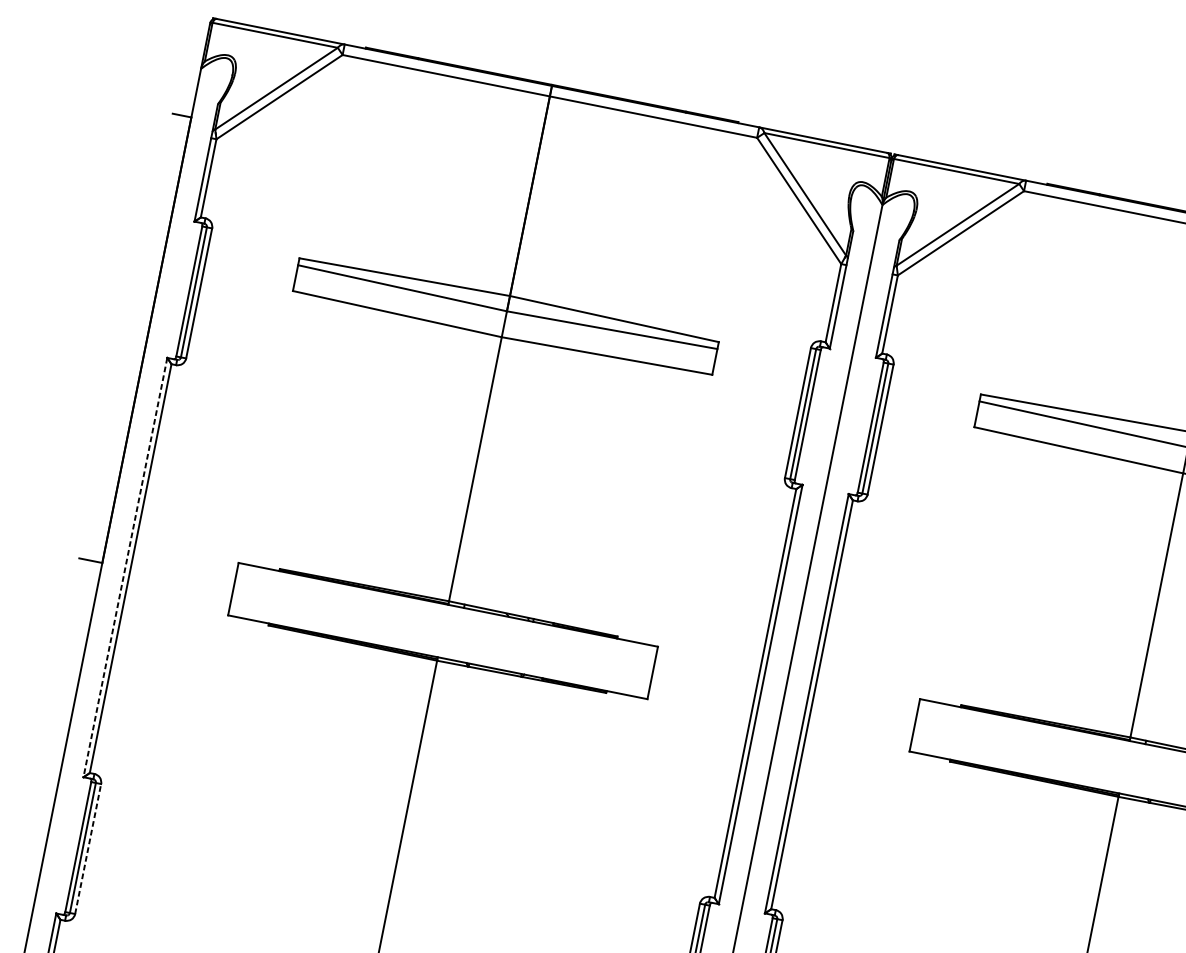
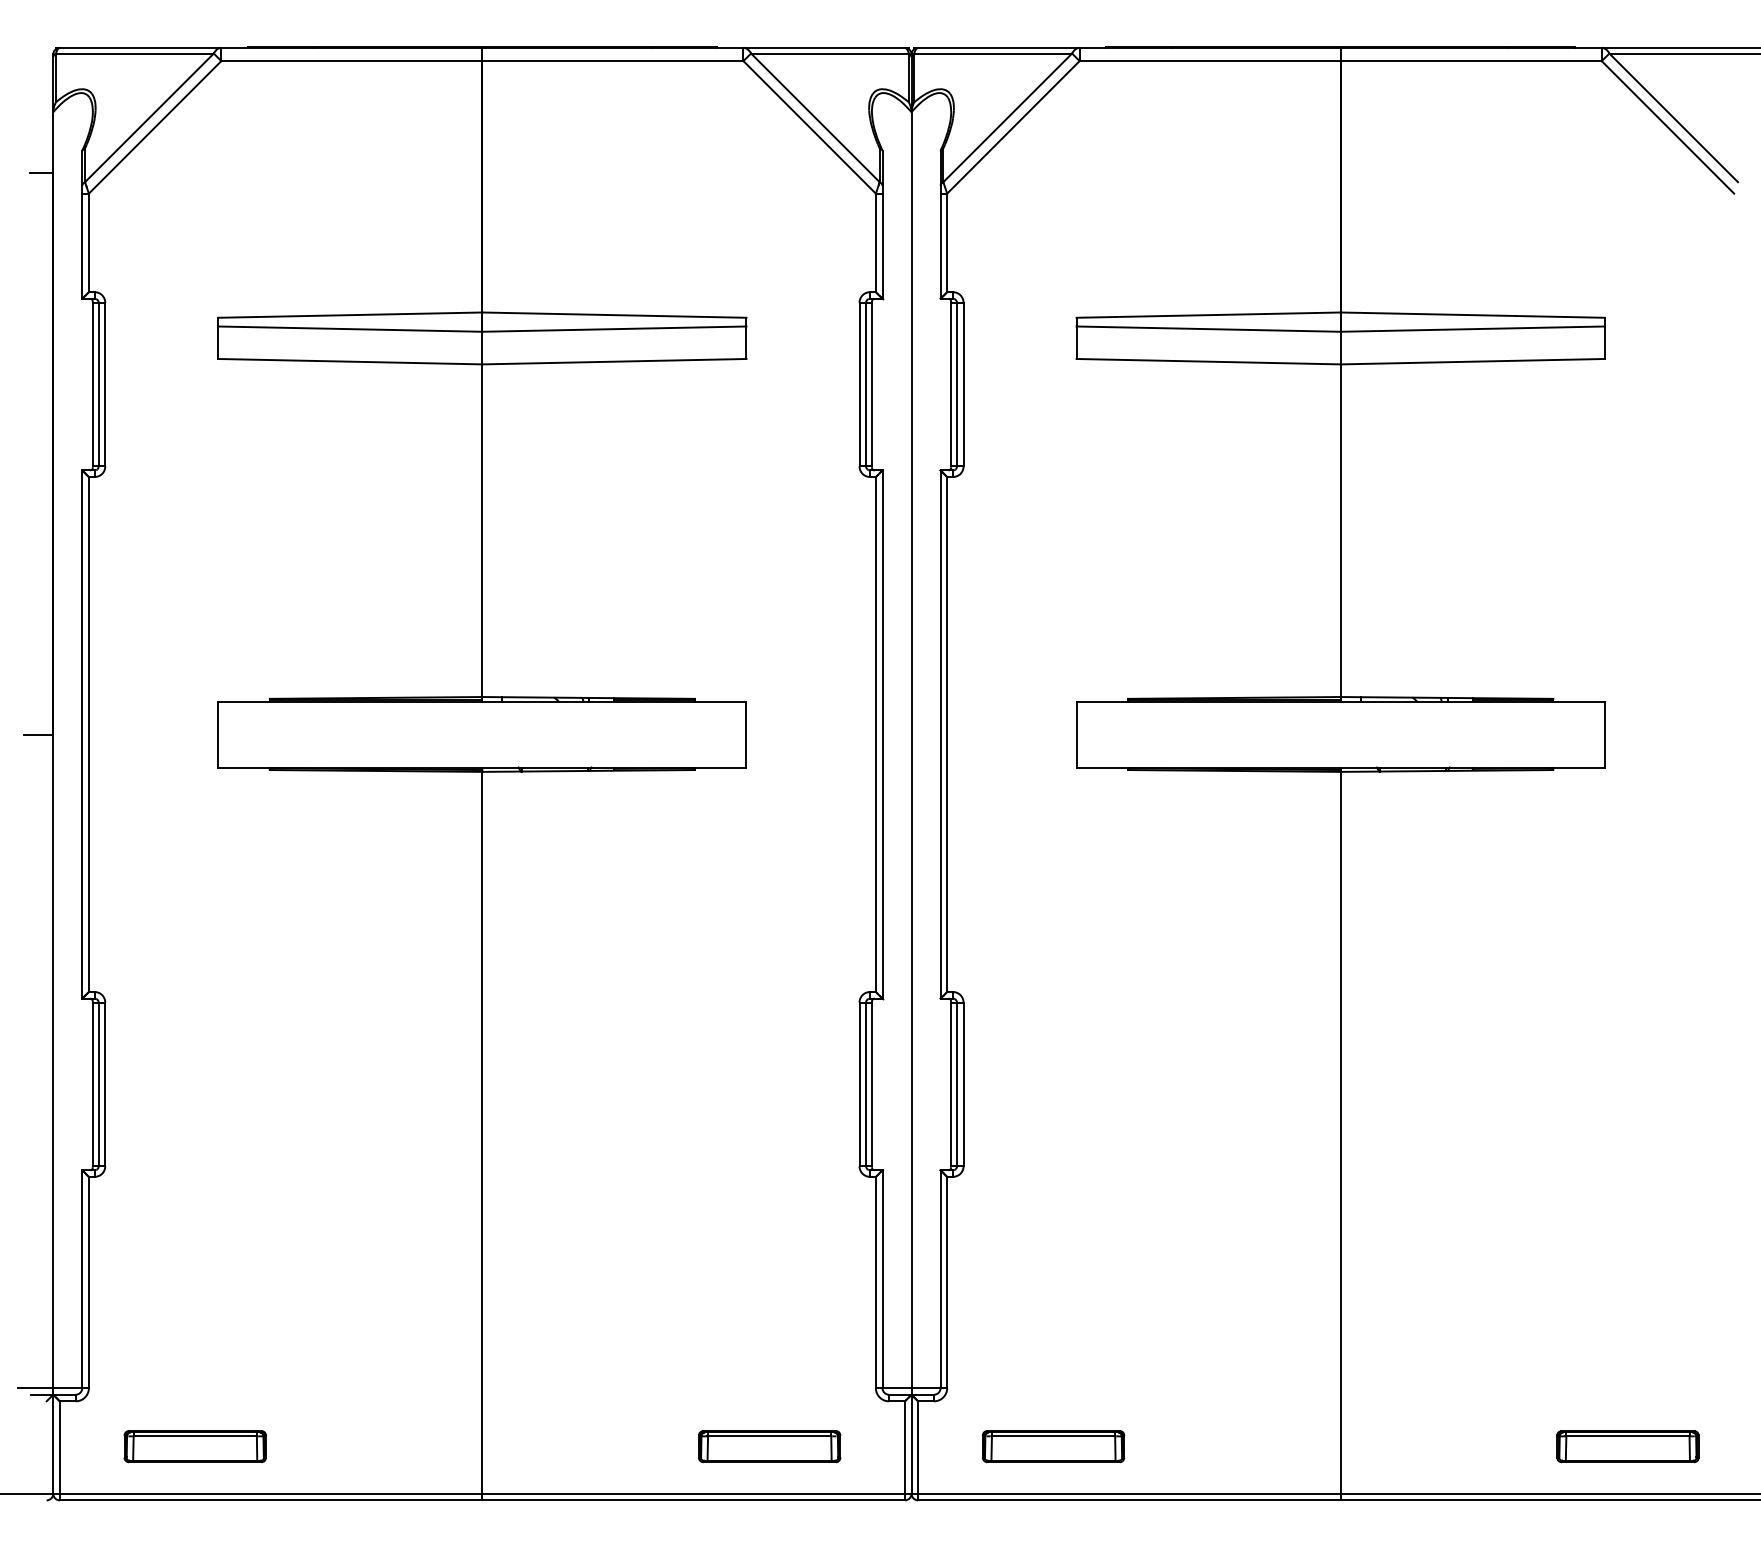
line: (125, 568) -> (82, 735), dashed -> solid
line: (88, 849) -> (105, 1084), dashed -> solid

